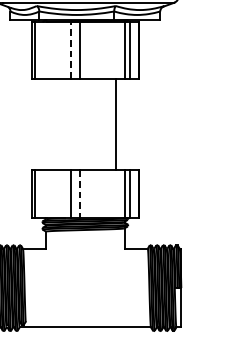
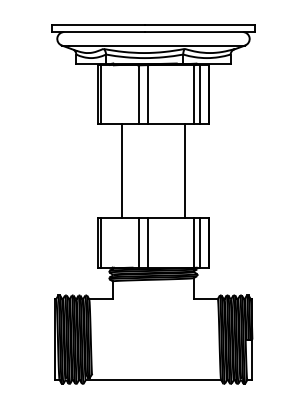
line: (70, 50) -> (138, 94), dashed -> solid
line: (55, 124) -> (122, 170), added
line: (79, 193) -> (147, 242), dashed -> solid

